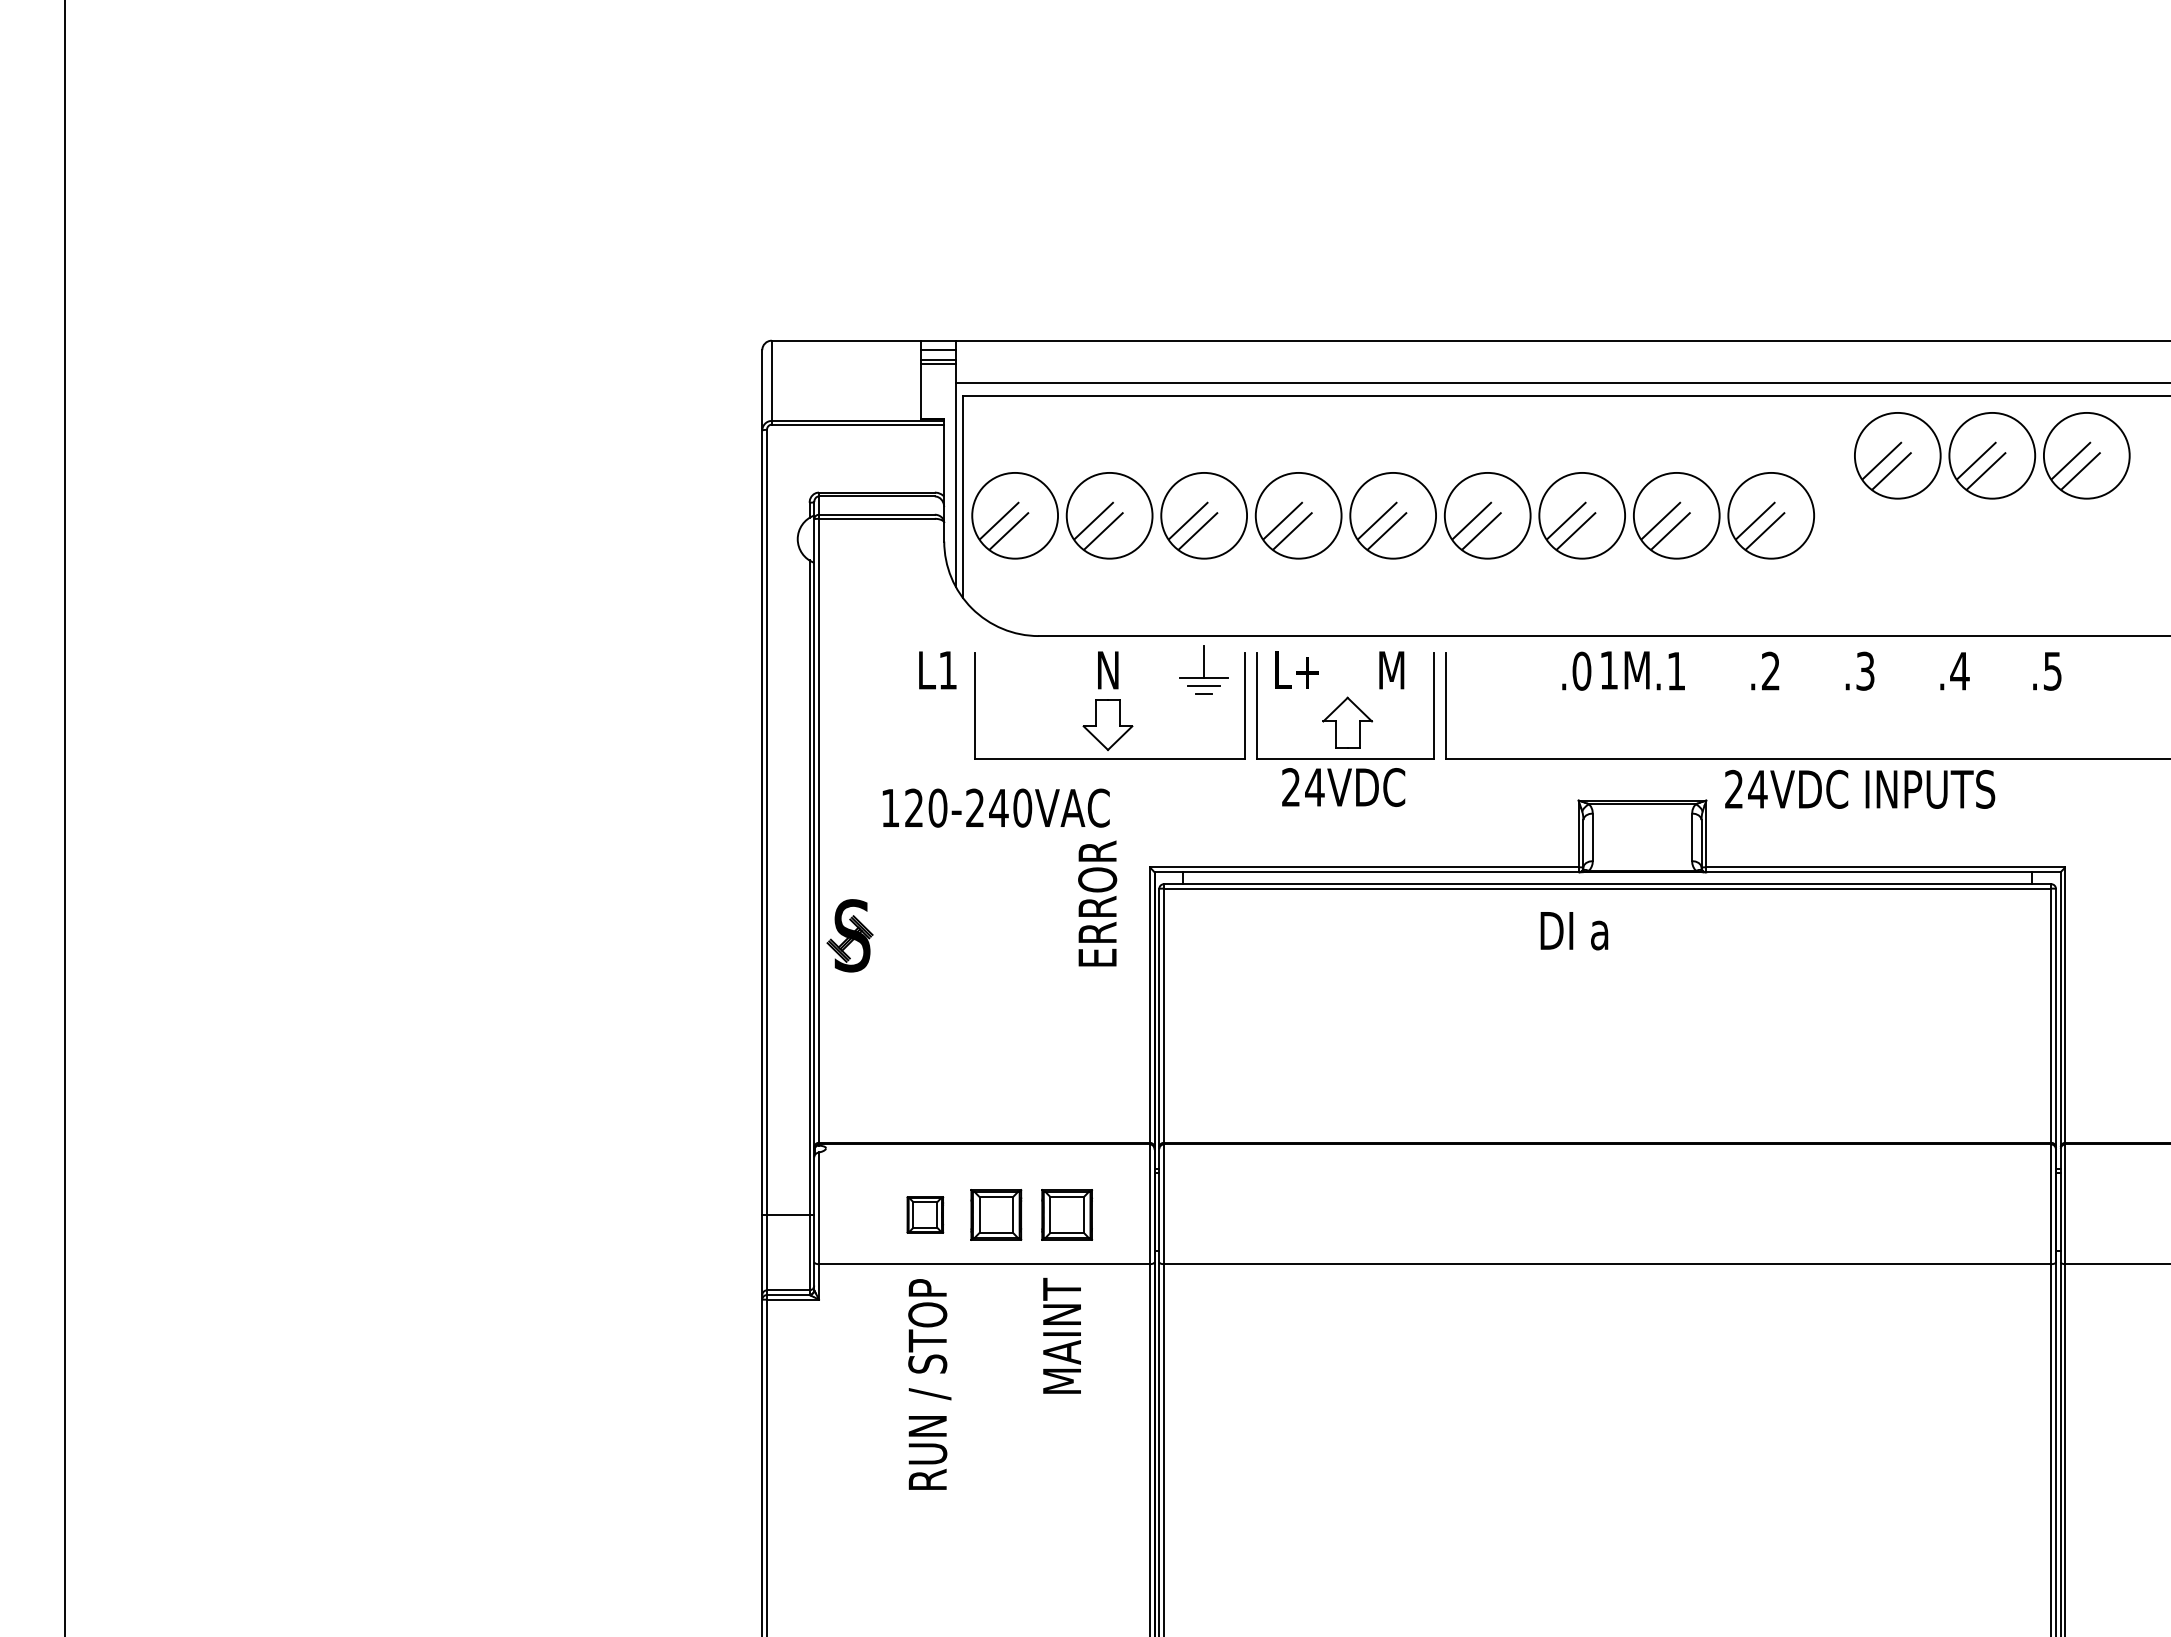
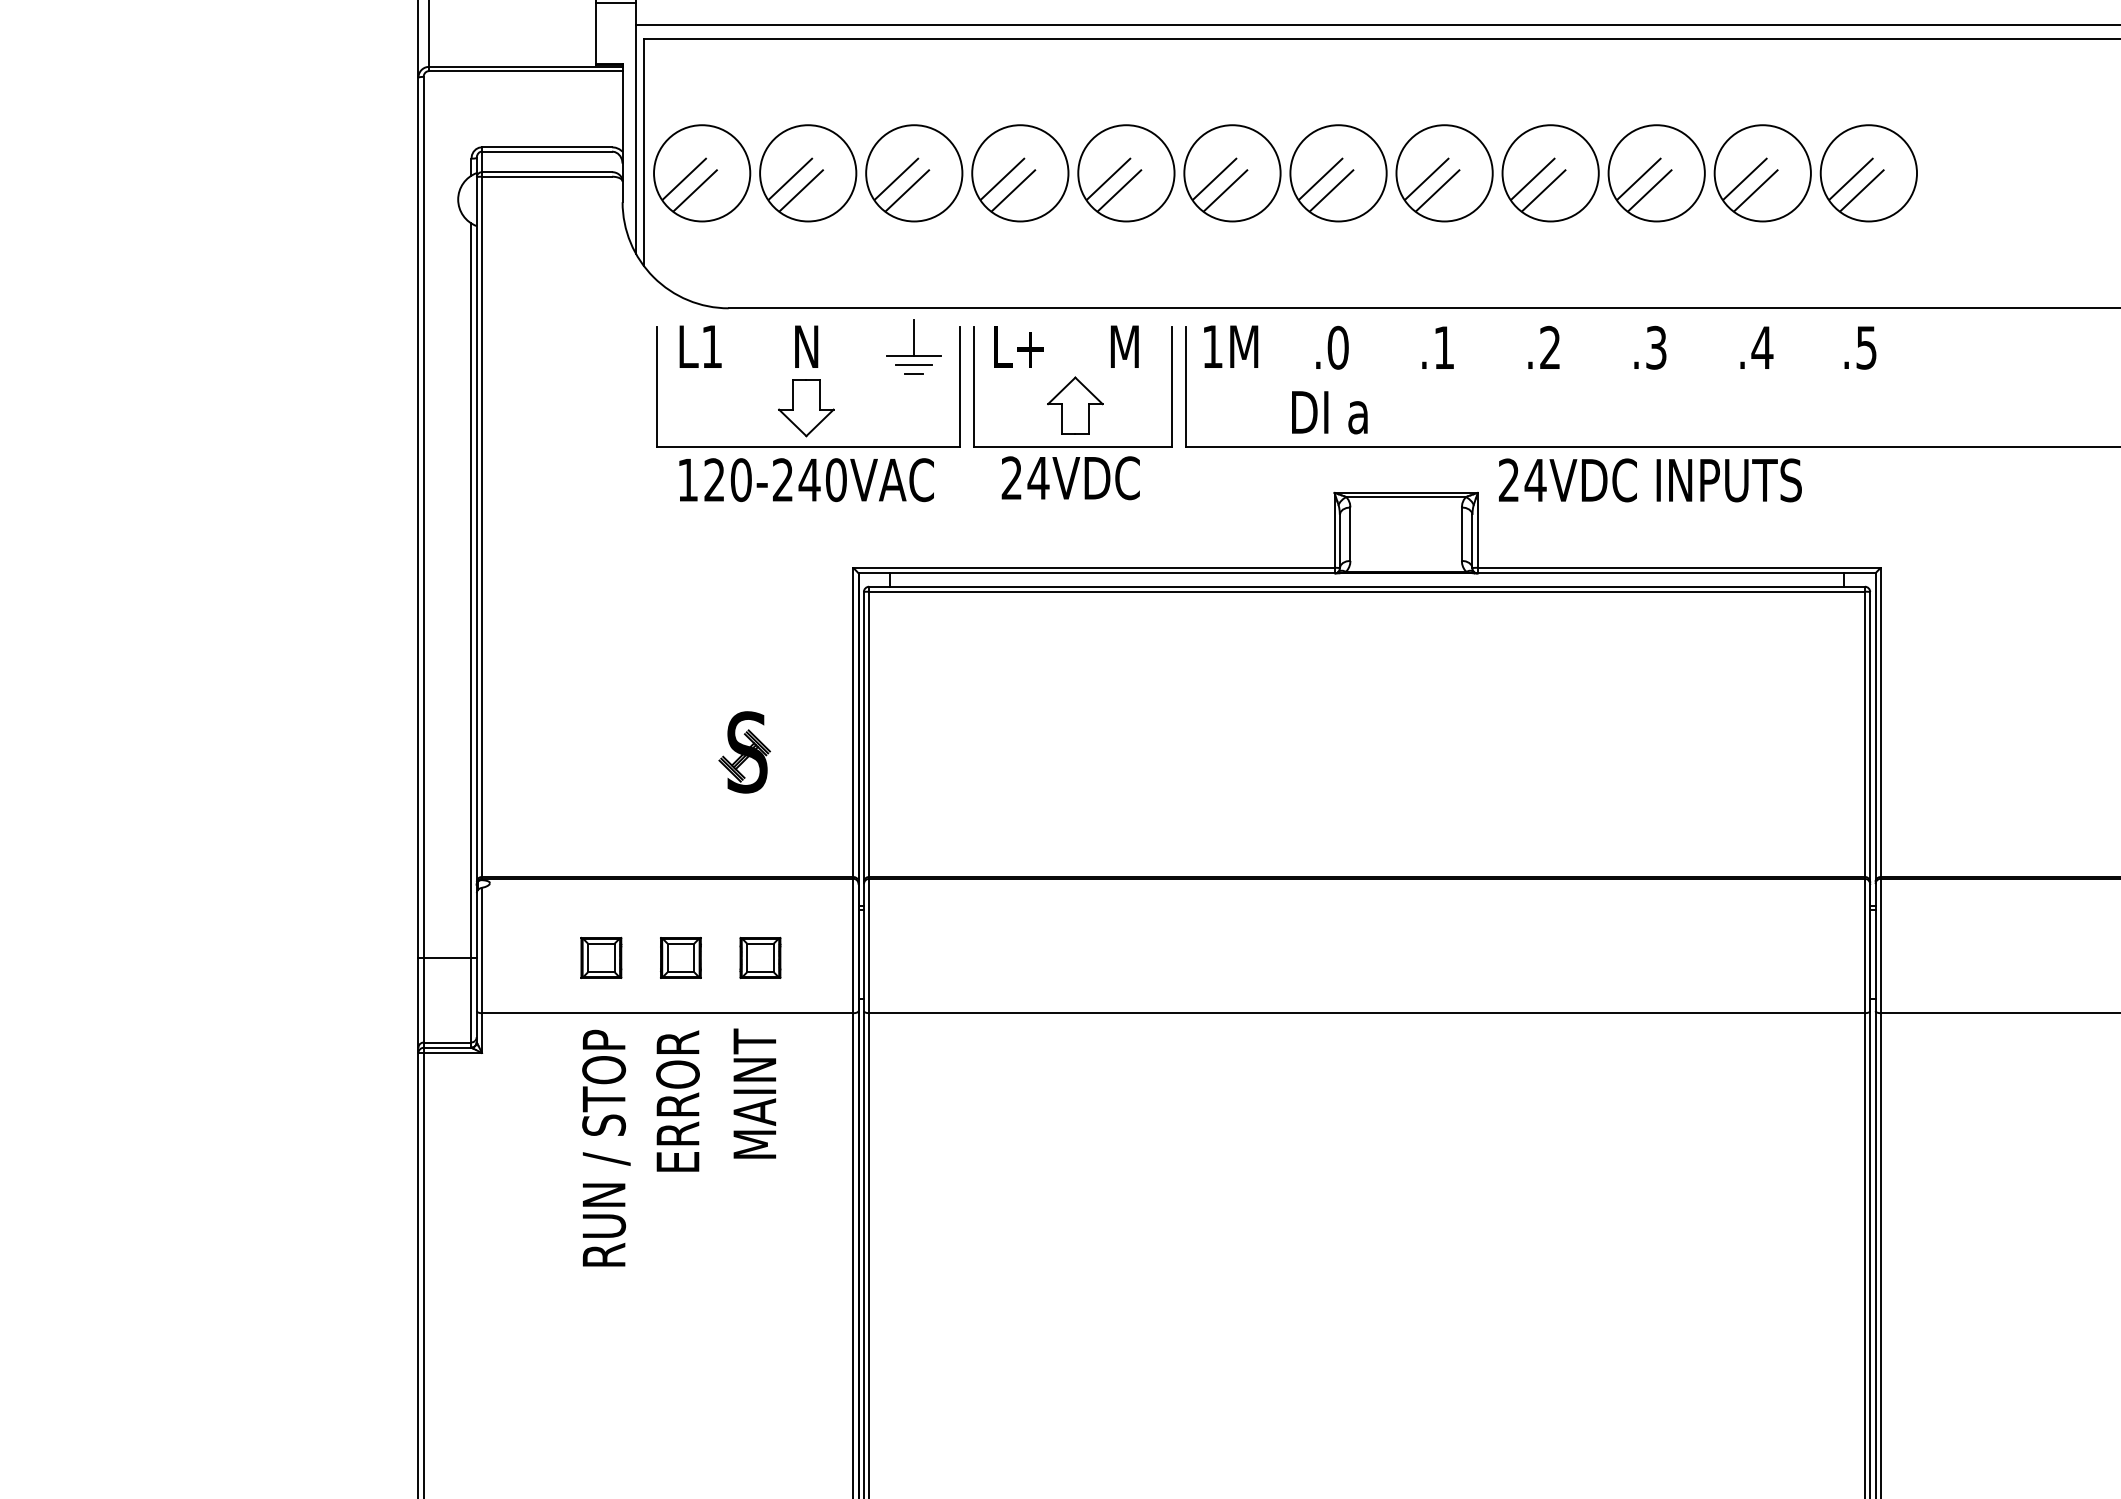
part: (1992, 455) -> (1763, 173), moved
text: (937, 670) -> (700, 346), moved
text: (1625, 670) -> (1231, 346), moved
text: (995, 807) -> (805, 479), moved
text: (1097, 903) -> (677, 1101), moved
text: (1574, 931) -> (1329, 413), moved
part: (849, 935) -> (744, 752), moved
part: (995, 1214) -> (680, 957), size x0.71
part: (1066, 1214) -> (759, 957), size x0.71

